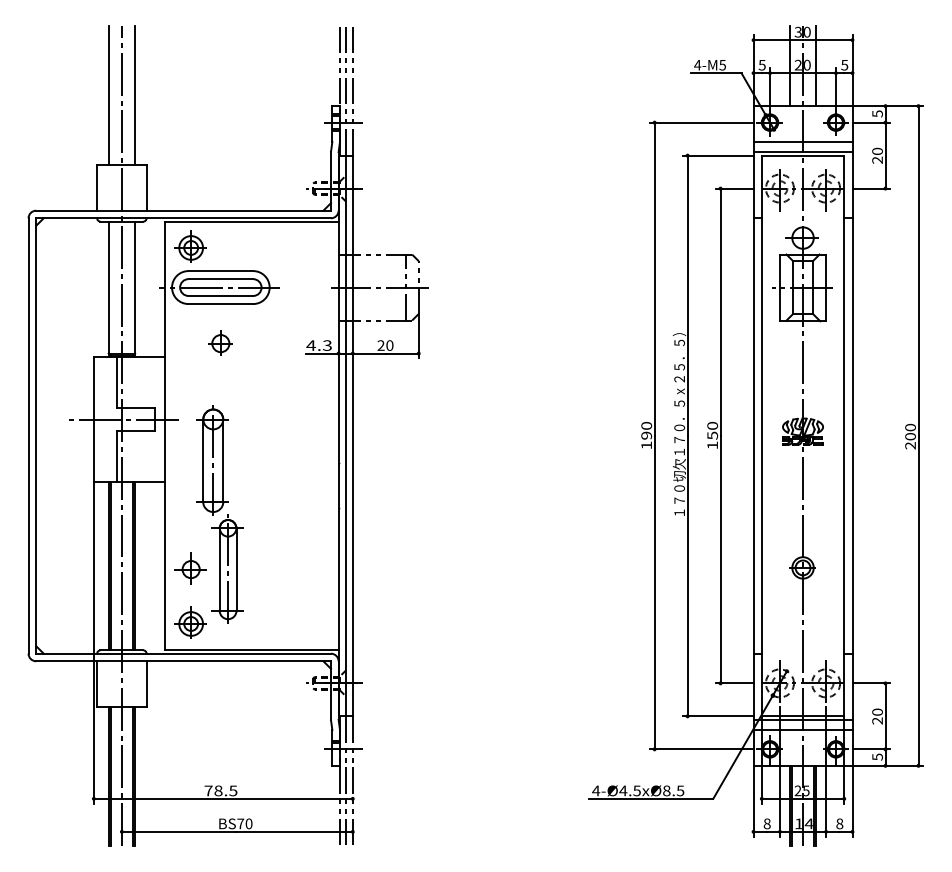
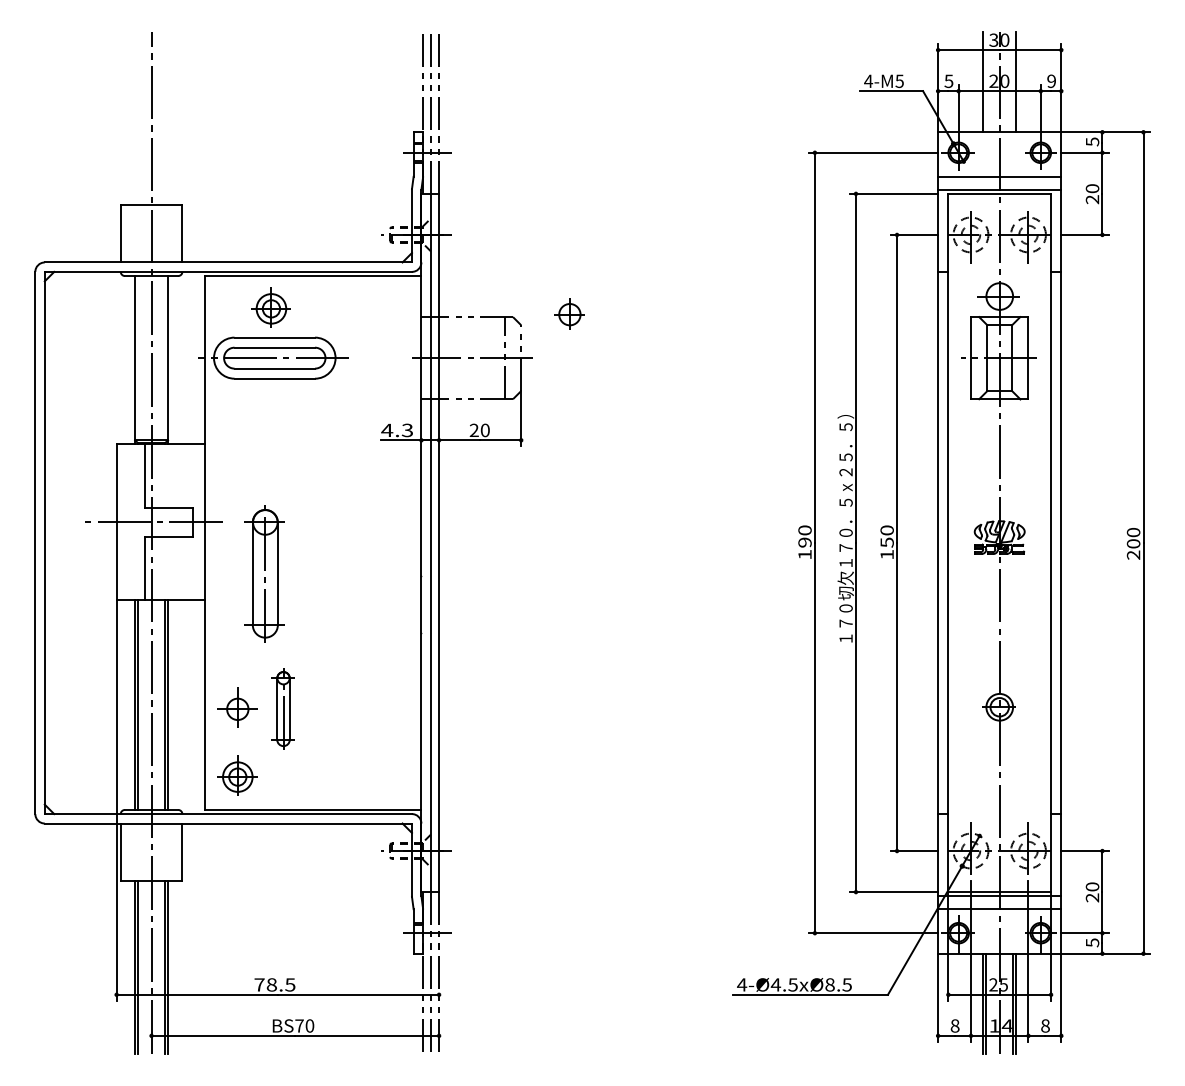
text: (844, 64) -> (1051, 80), 5 -> 9
line: (108, 94) -> (134, 117), removed
line: (135, 94) -> (168, 117), removed
part: (190, 246) -> (270, 307), moved
part: (220, 342) -> (569, 313), moved
part: (227, 568) -> (283, 707), size x0.6

